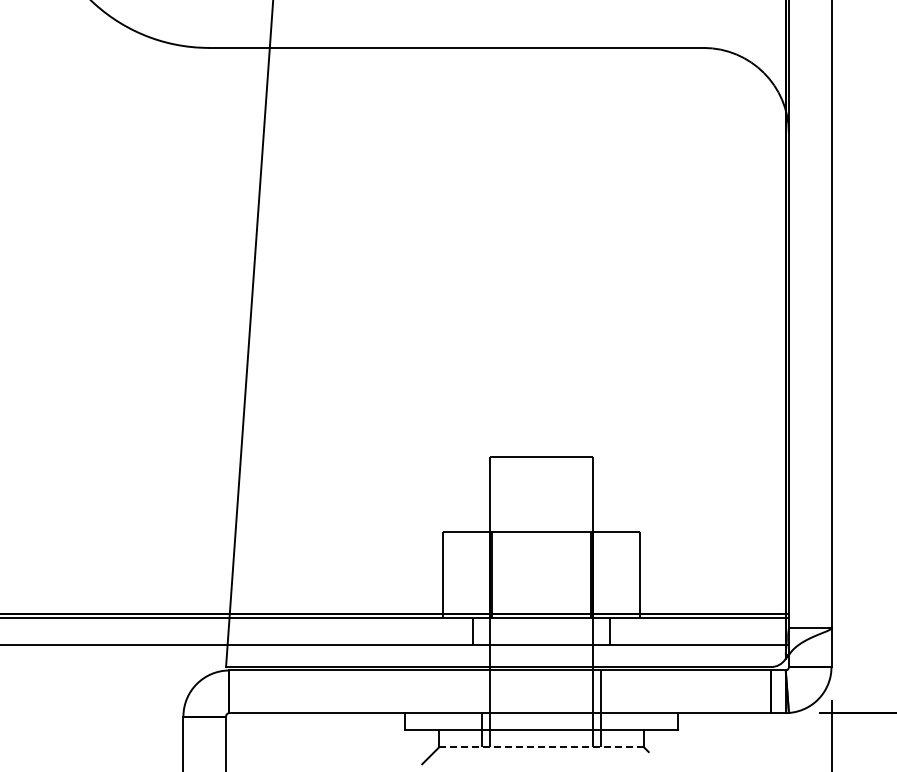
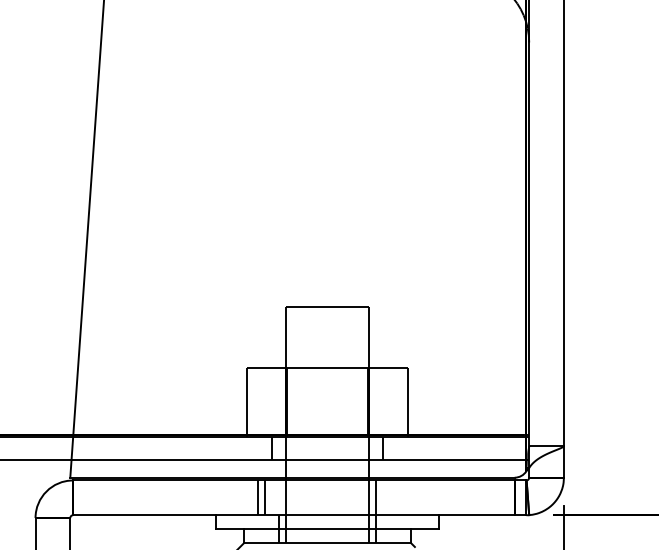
line: (456, 691) -> (258, 497), added
line: (464, 691) -> (264, 497), added
line: (542, 747) -> (328, 543), dashed -> solid

